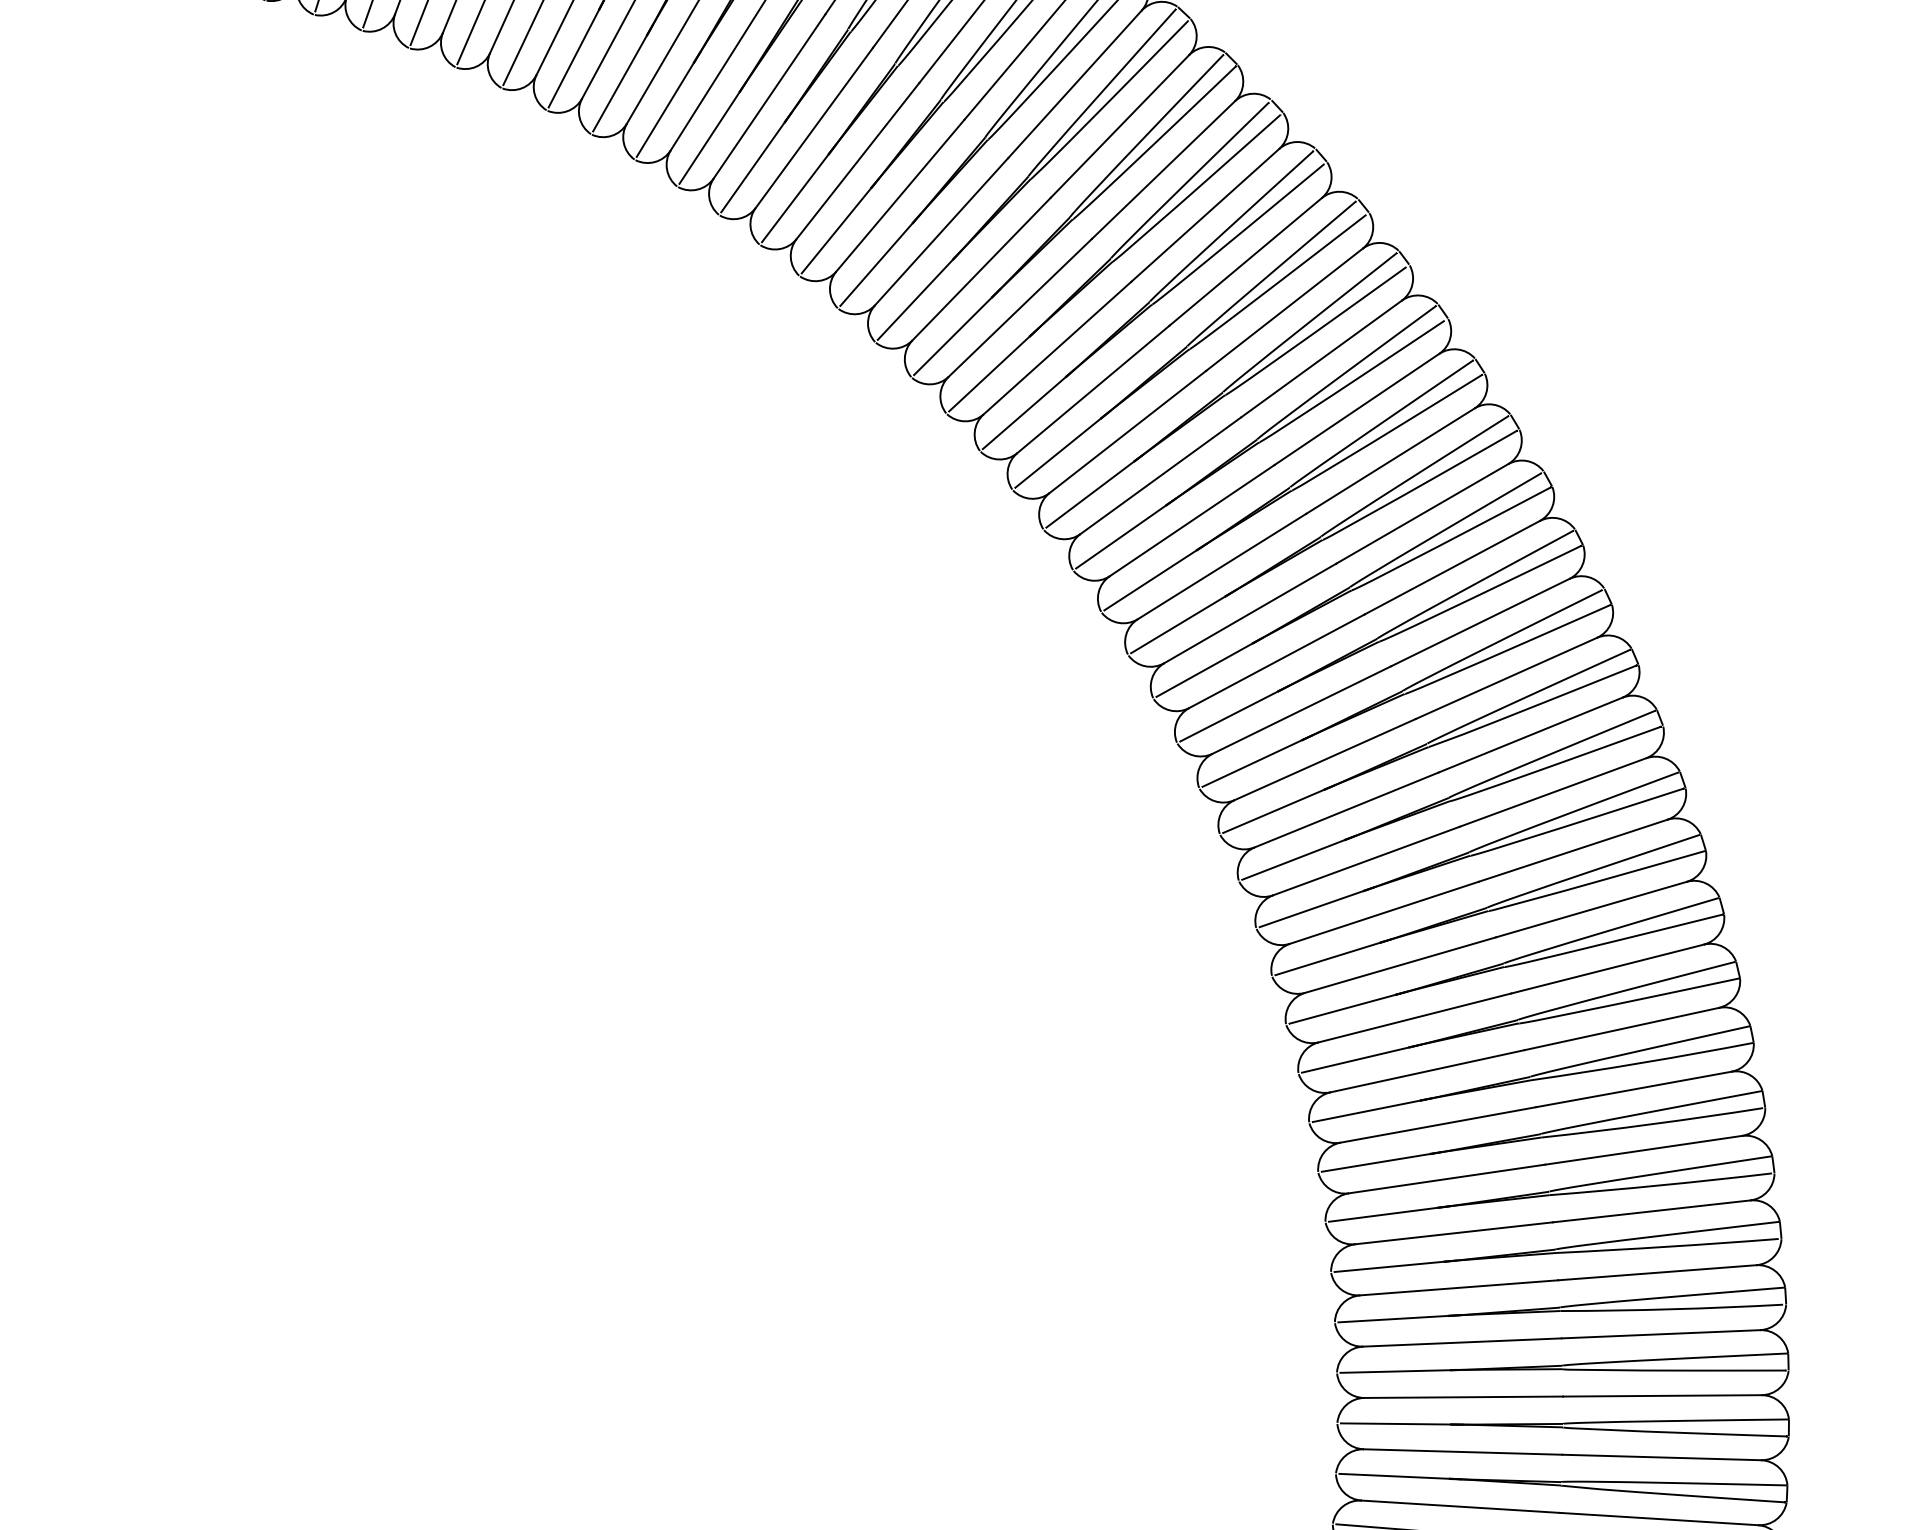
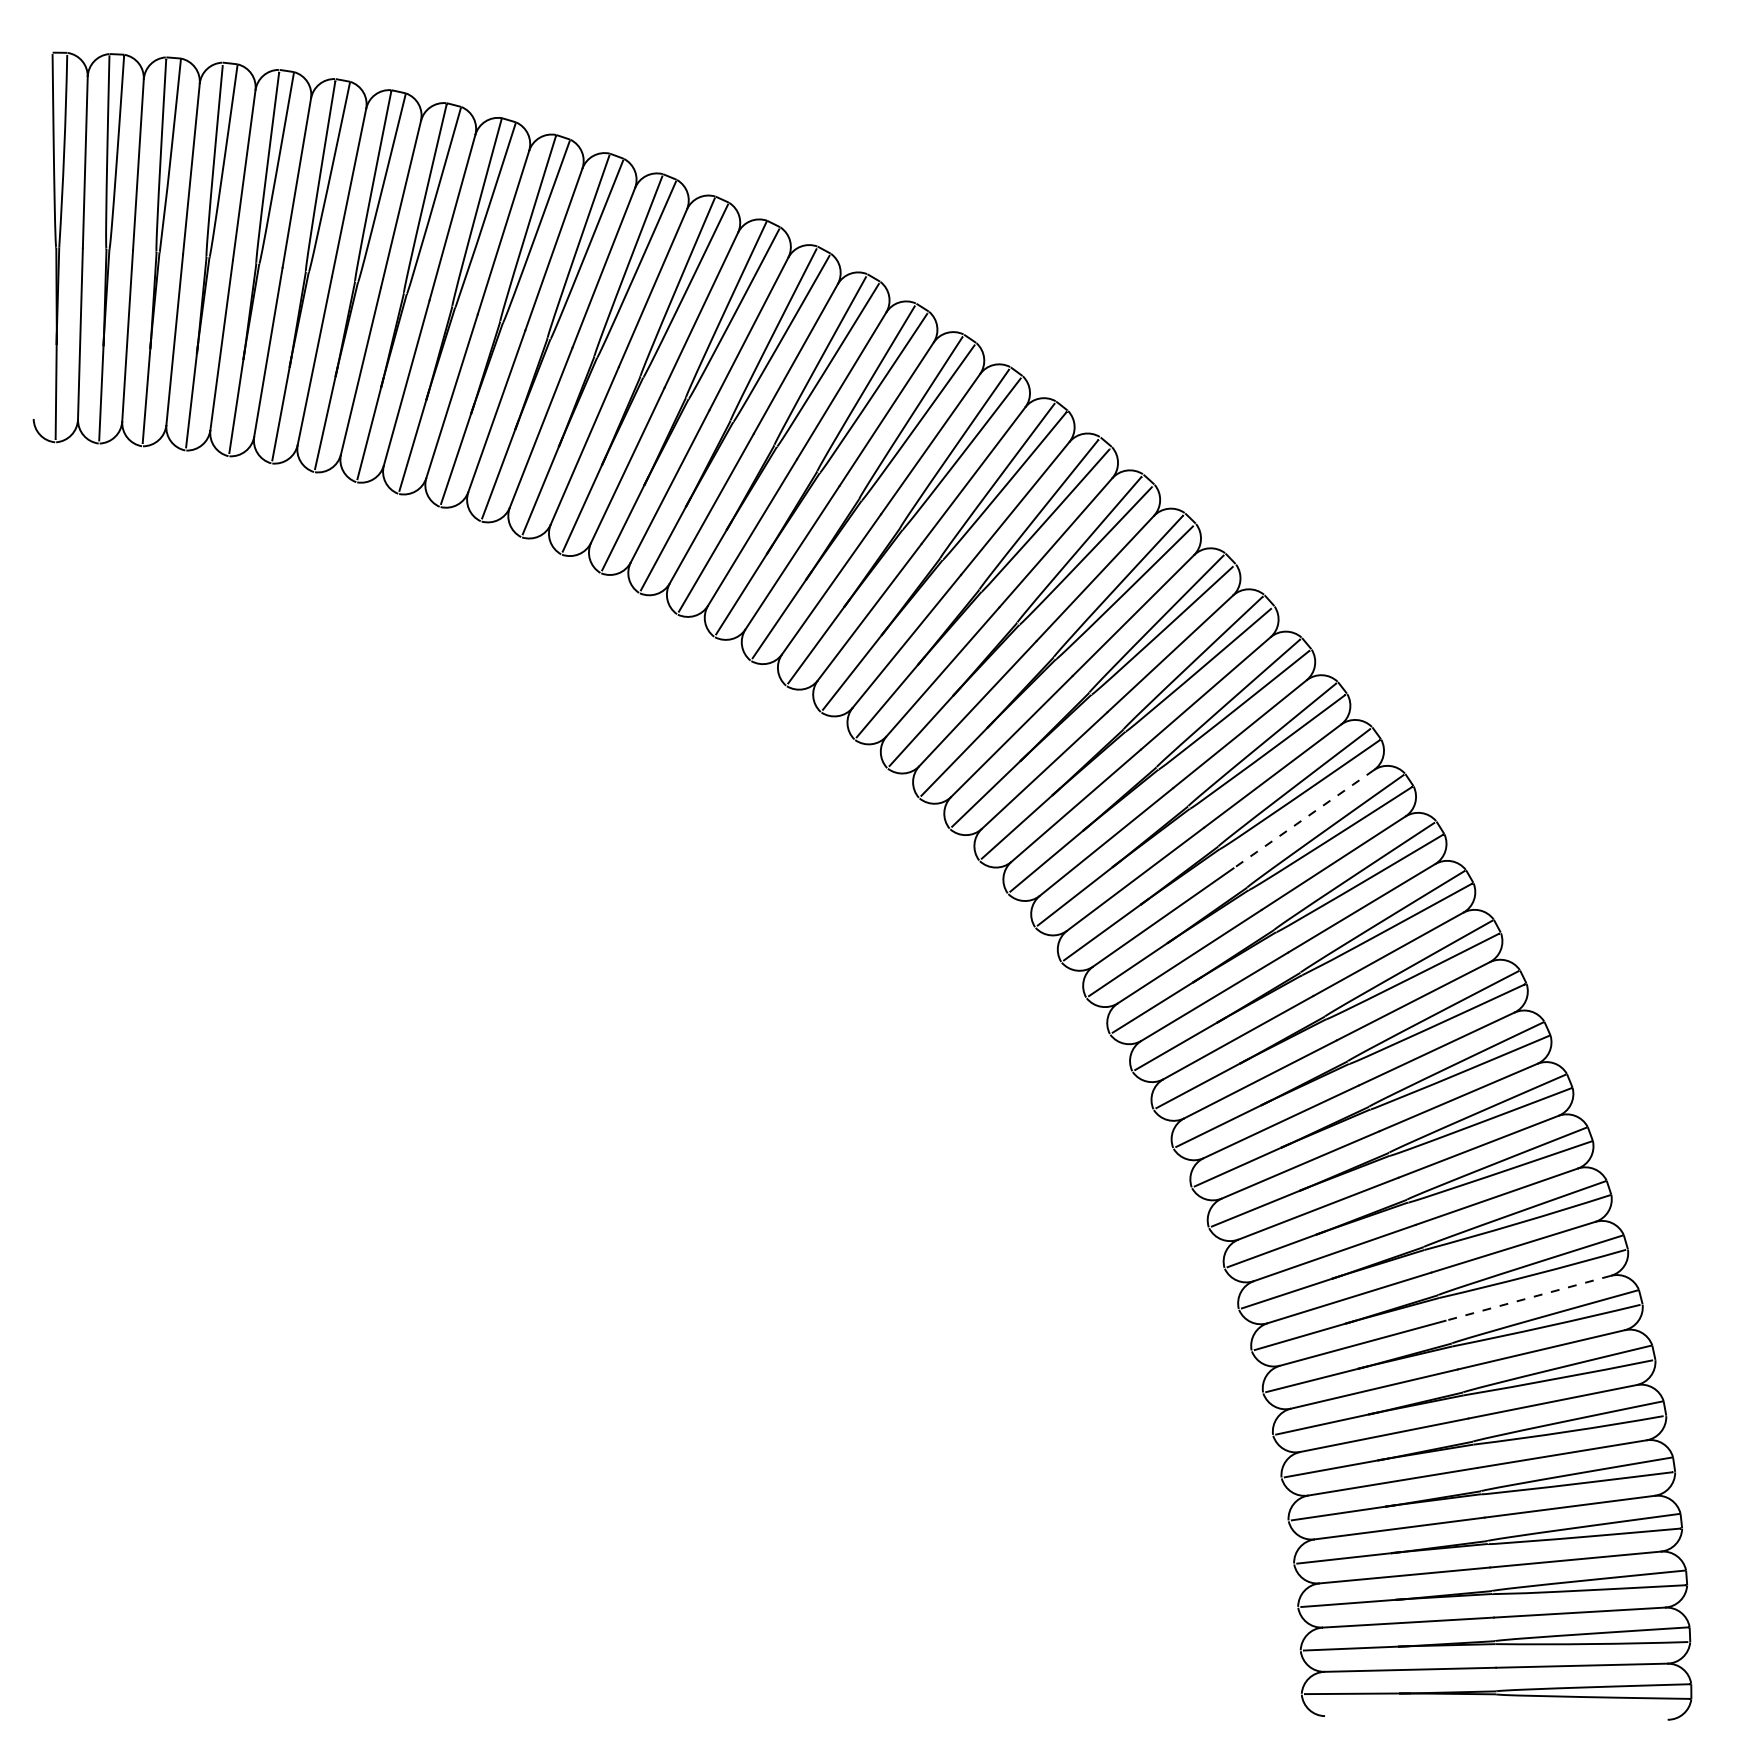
line: (1451, 568) -> (1303, 819), solid -> dashed
line: (1644, 1150) -> (1528, 1298), solid -> dashed

